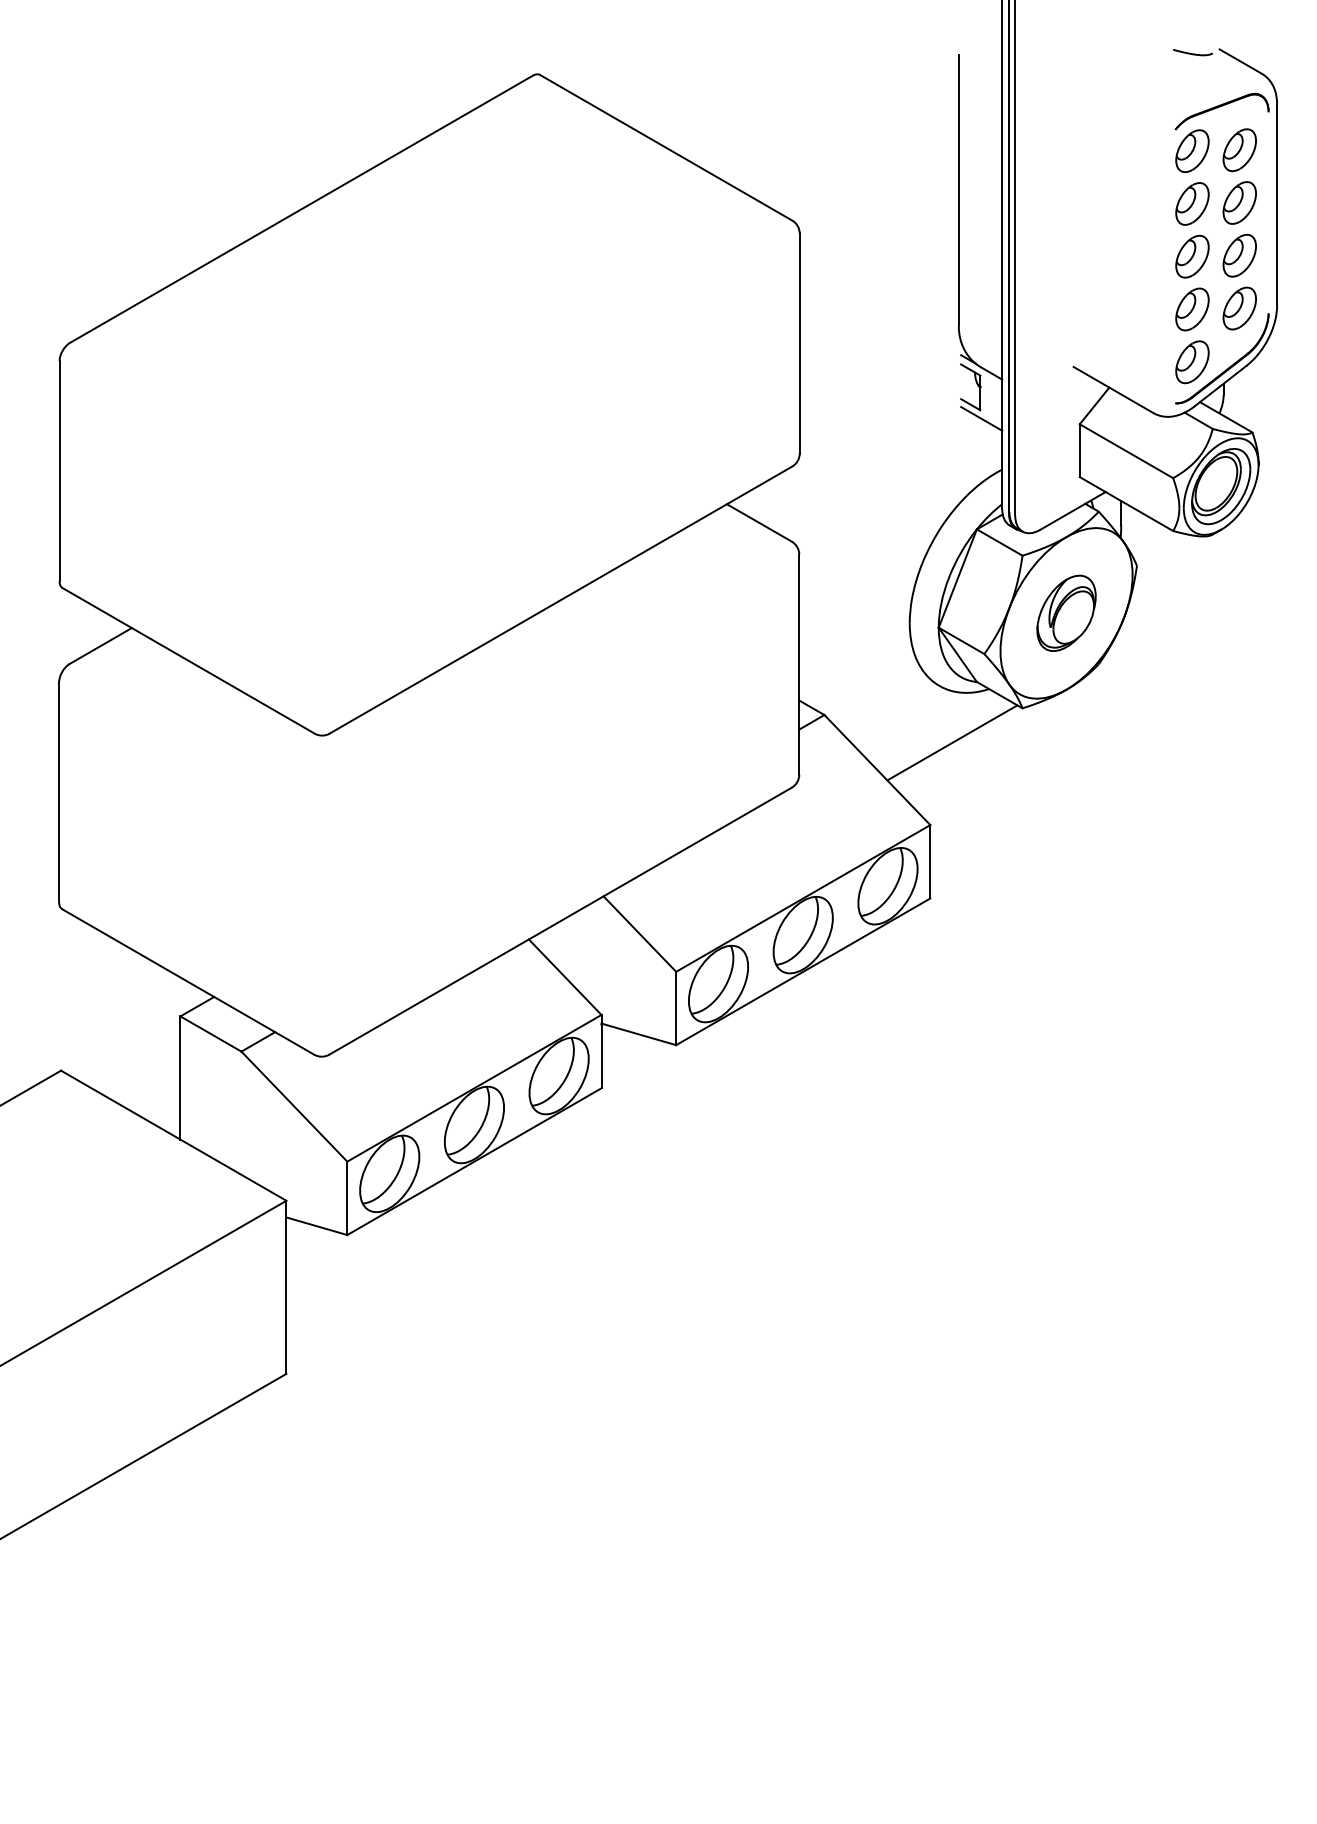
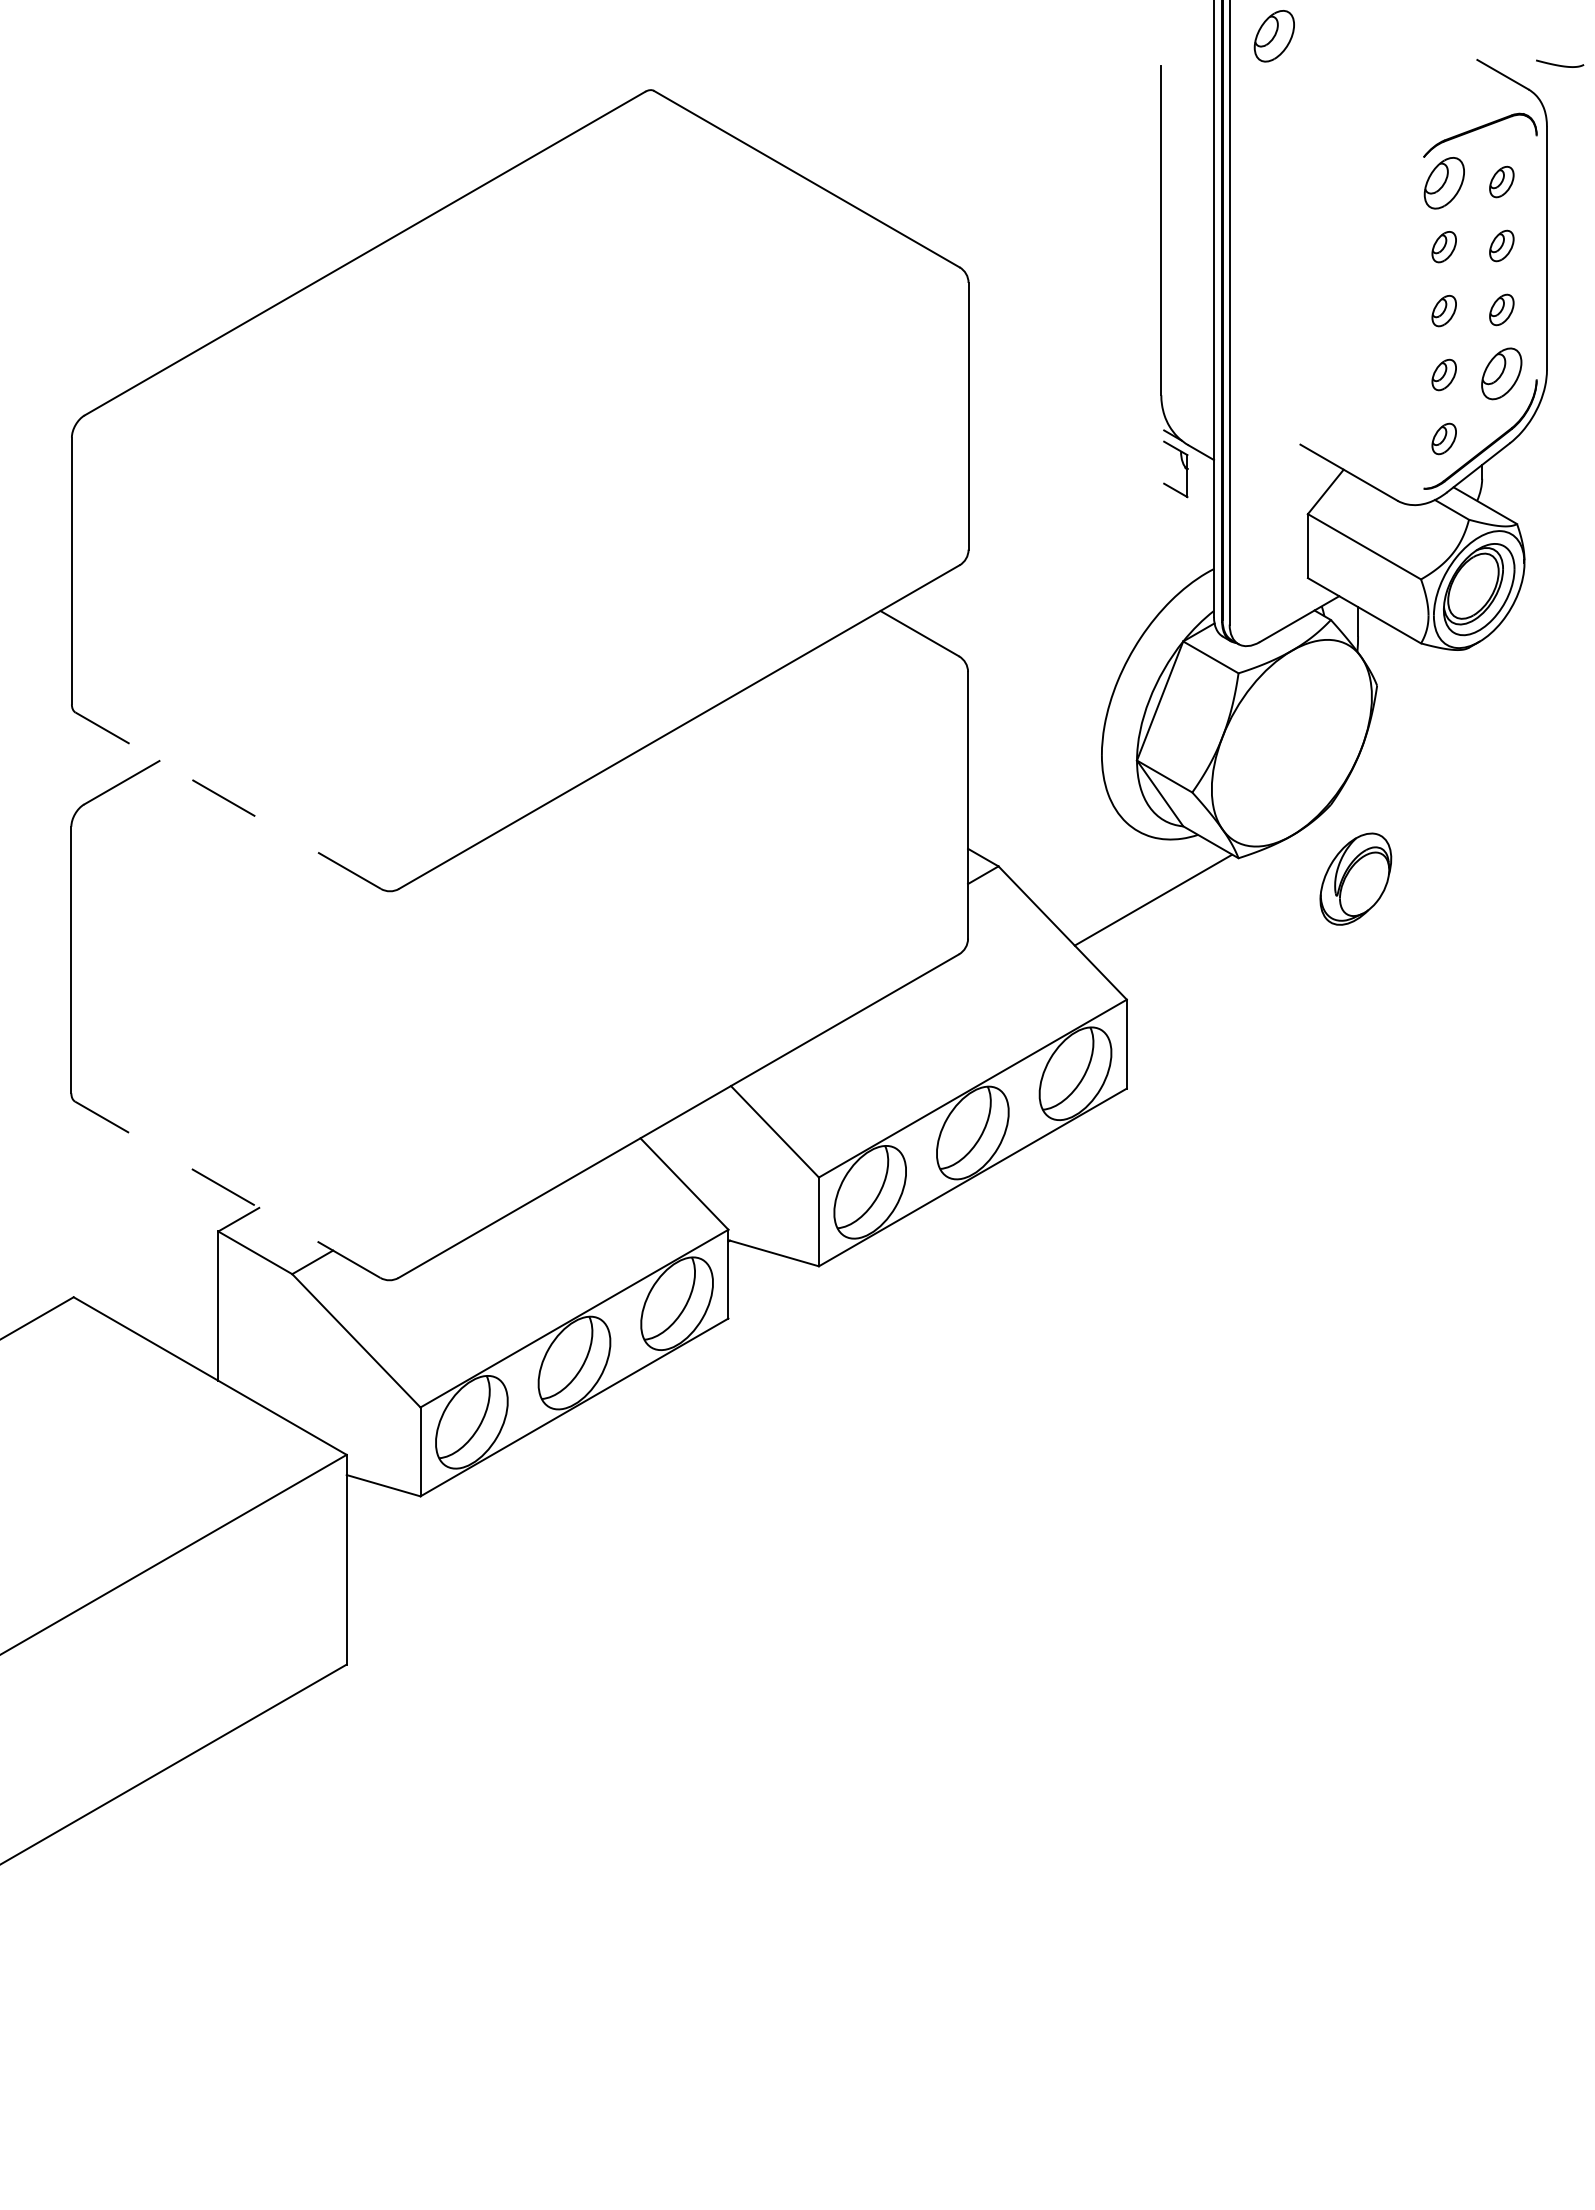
part: (1051, 30) -> (1273, 36), added
curve: (1192, 53) -> (1559, 64), moved
part: (1239, 149) -> (1501, 181), size x0.6
part: (1239, 202) -> (1501, 245), size x0.6
part: (1191, 203) -> (1443, 246), size x0.6
part: (1239, 255) -> (1501, 309), size x0.6
part: (1191, 256) -> (1443, 310), size x0.6
part: (1191, 309) -> (1443, 374), size x0.6
part: (1191, 361) -> (1443, 438), size x0.6
line: (982, 418) -> (1189, 507), removed
part: (1066, 612) -> (1355, 878), moved
line: (188, 660) -> (227, 800), solid -> dashed
line: (188, 981) -> (227, 1189), solid -> dashed

